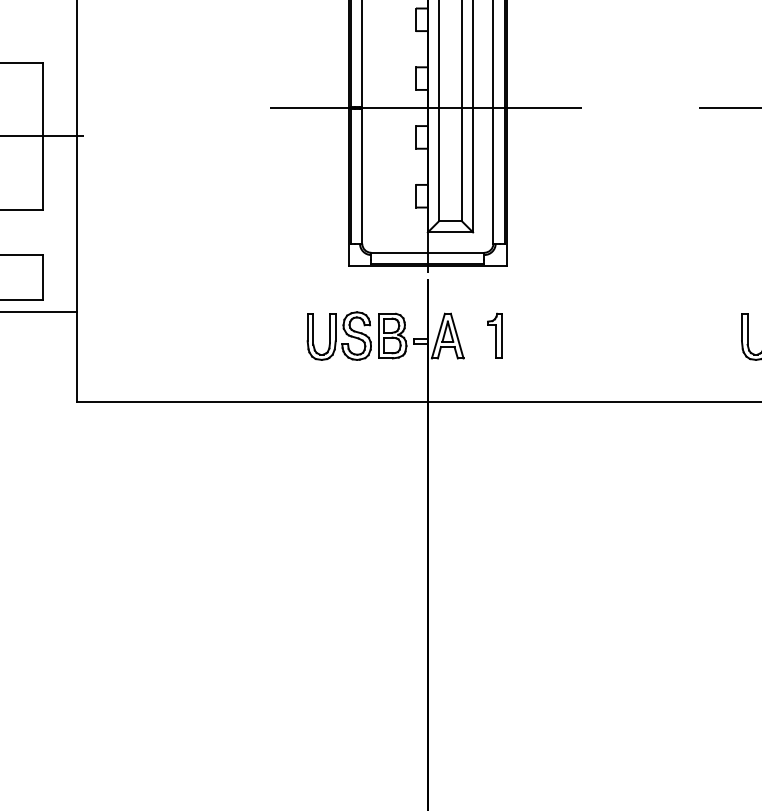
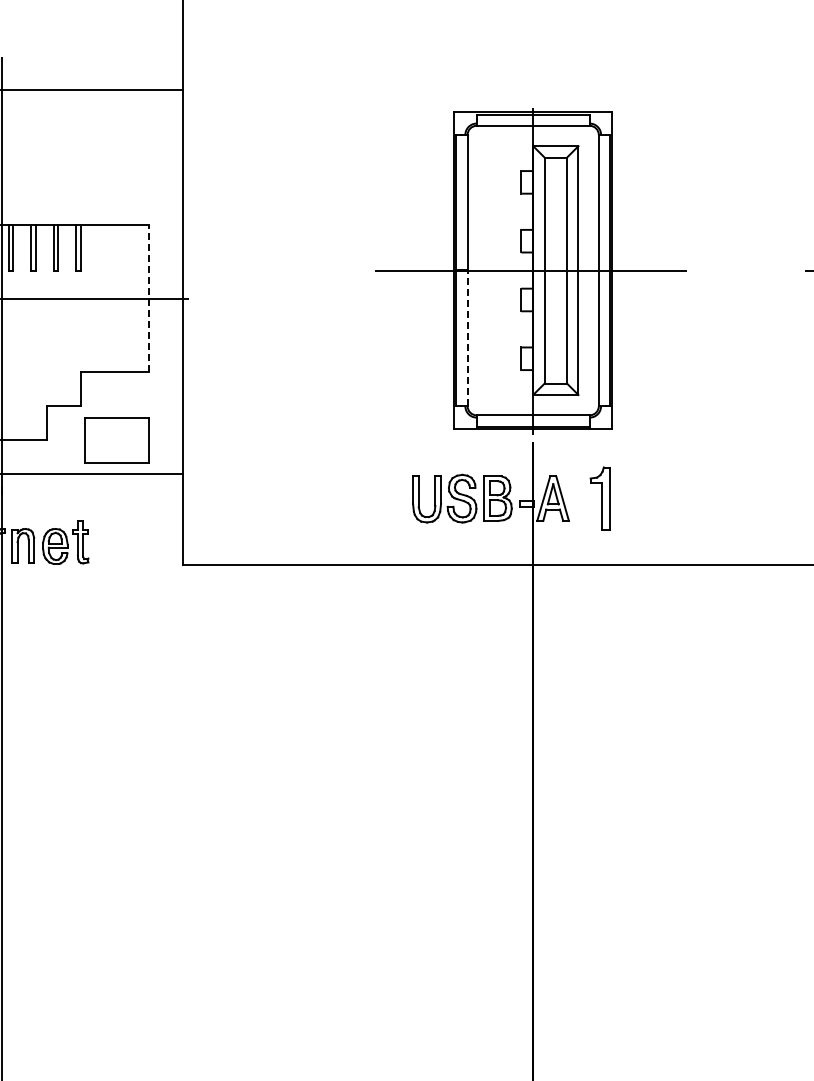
line: (43, 135) -> (148, 298), solid -> dashed
line: (362, 175) -> (467, 338), solid -> dashed
part: (494, 335) -> (599, 498), size x1.4

